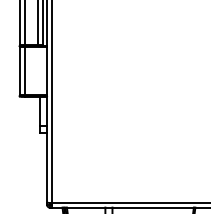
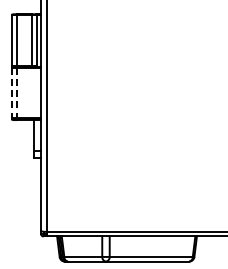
line: (19, 71) -> (11, 93), solid -> dashed
line: (24, 71) -> (17, 93), solid -> dashed

